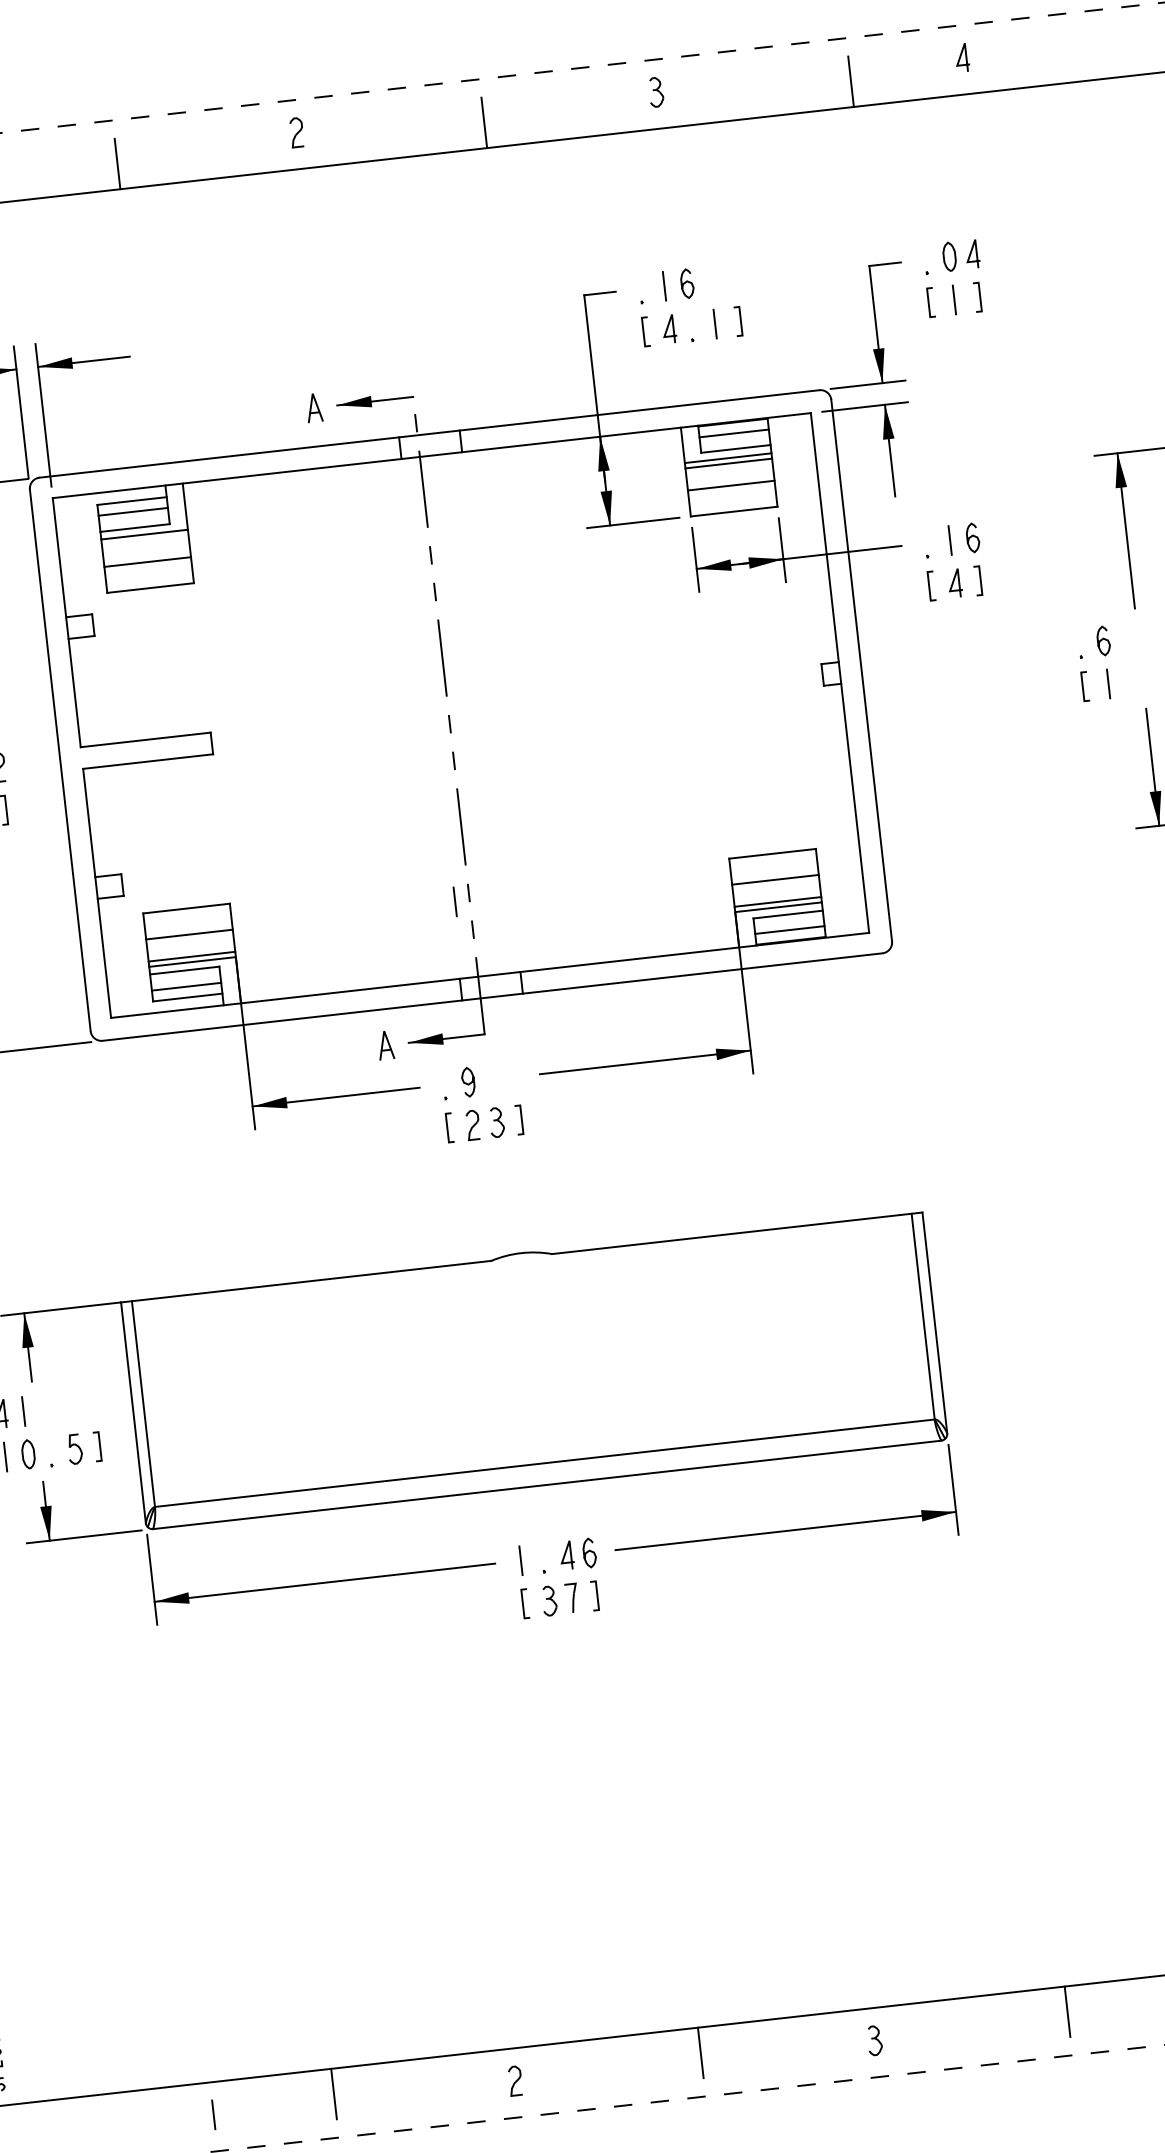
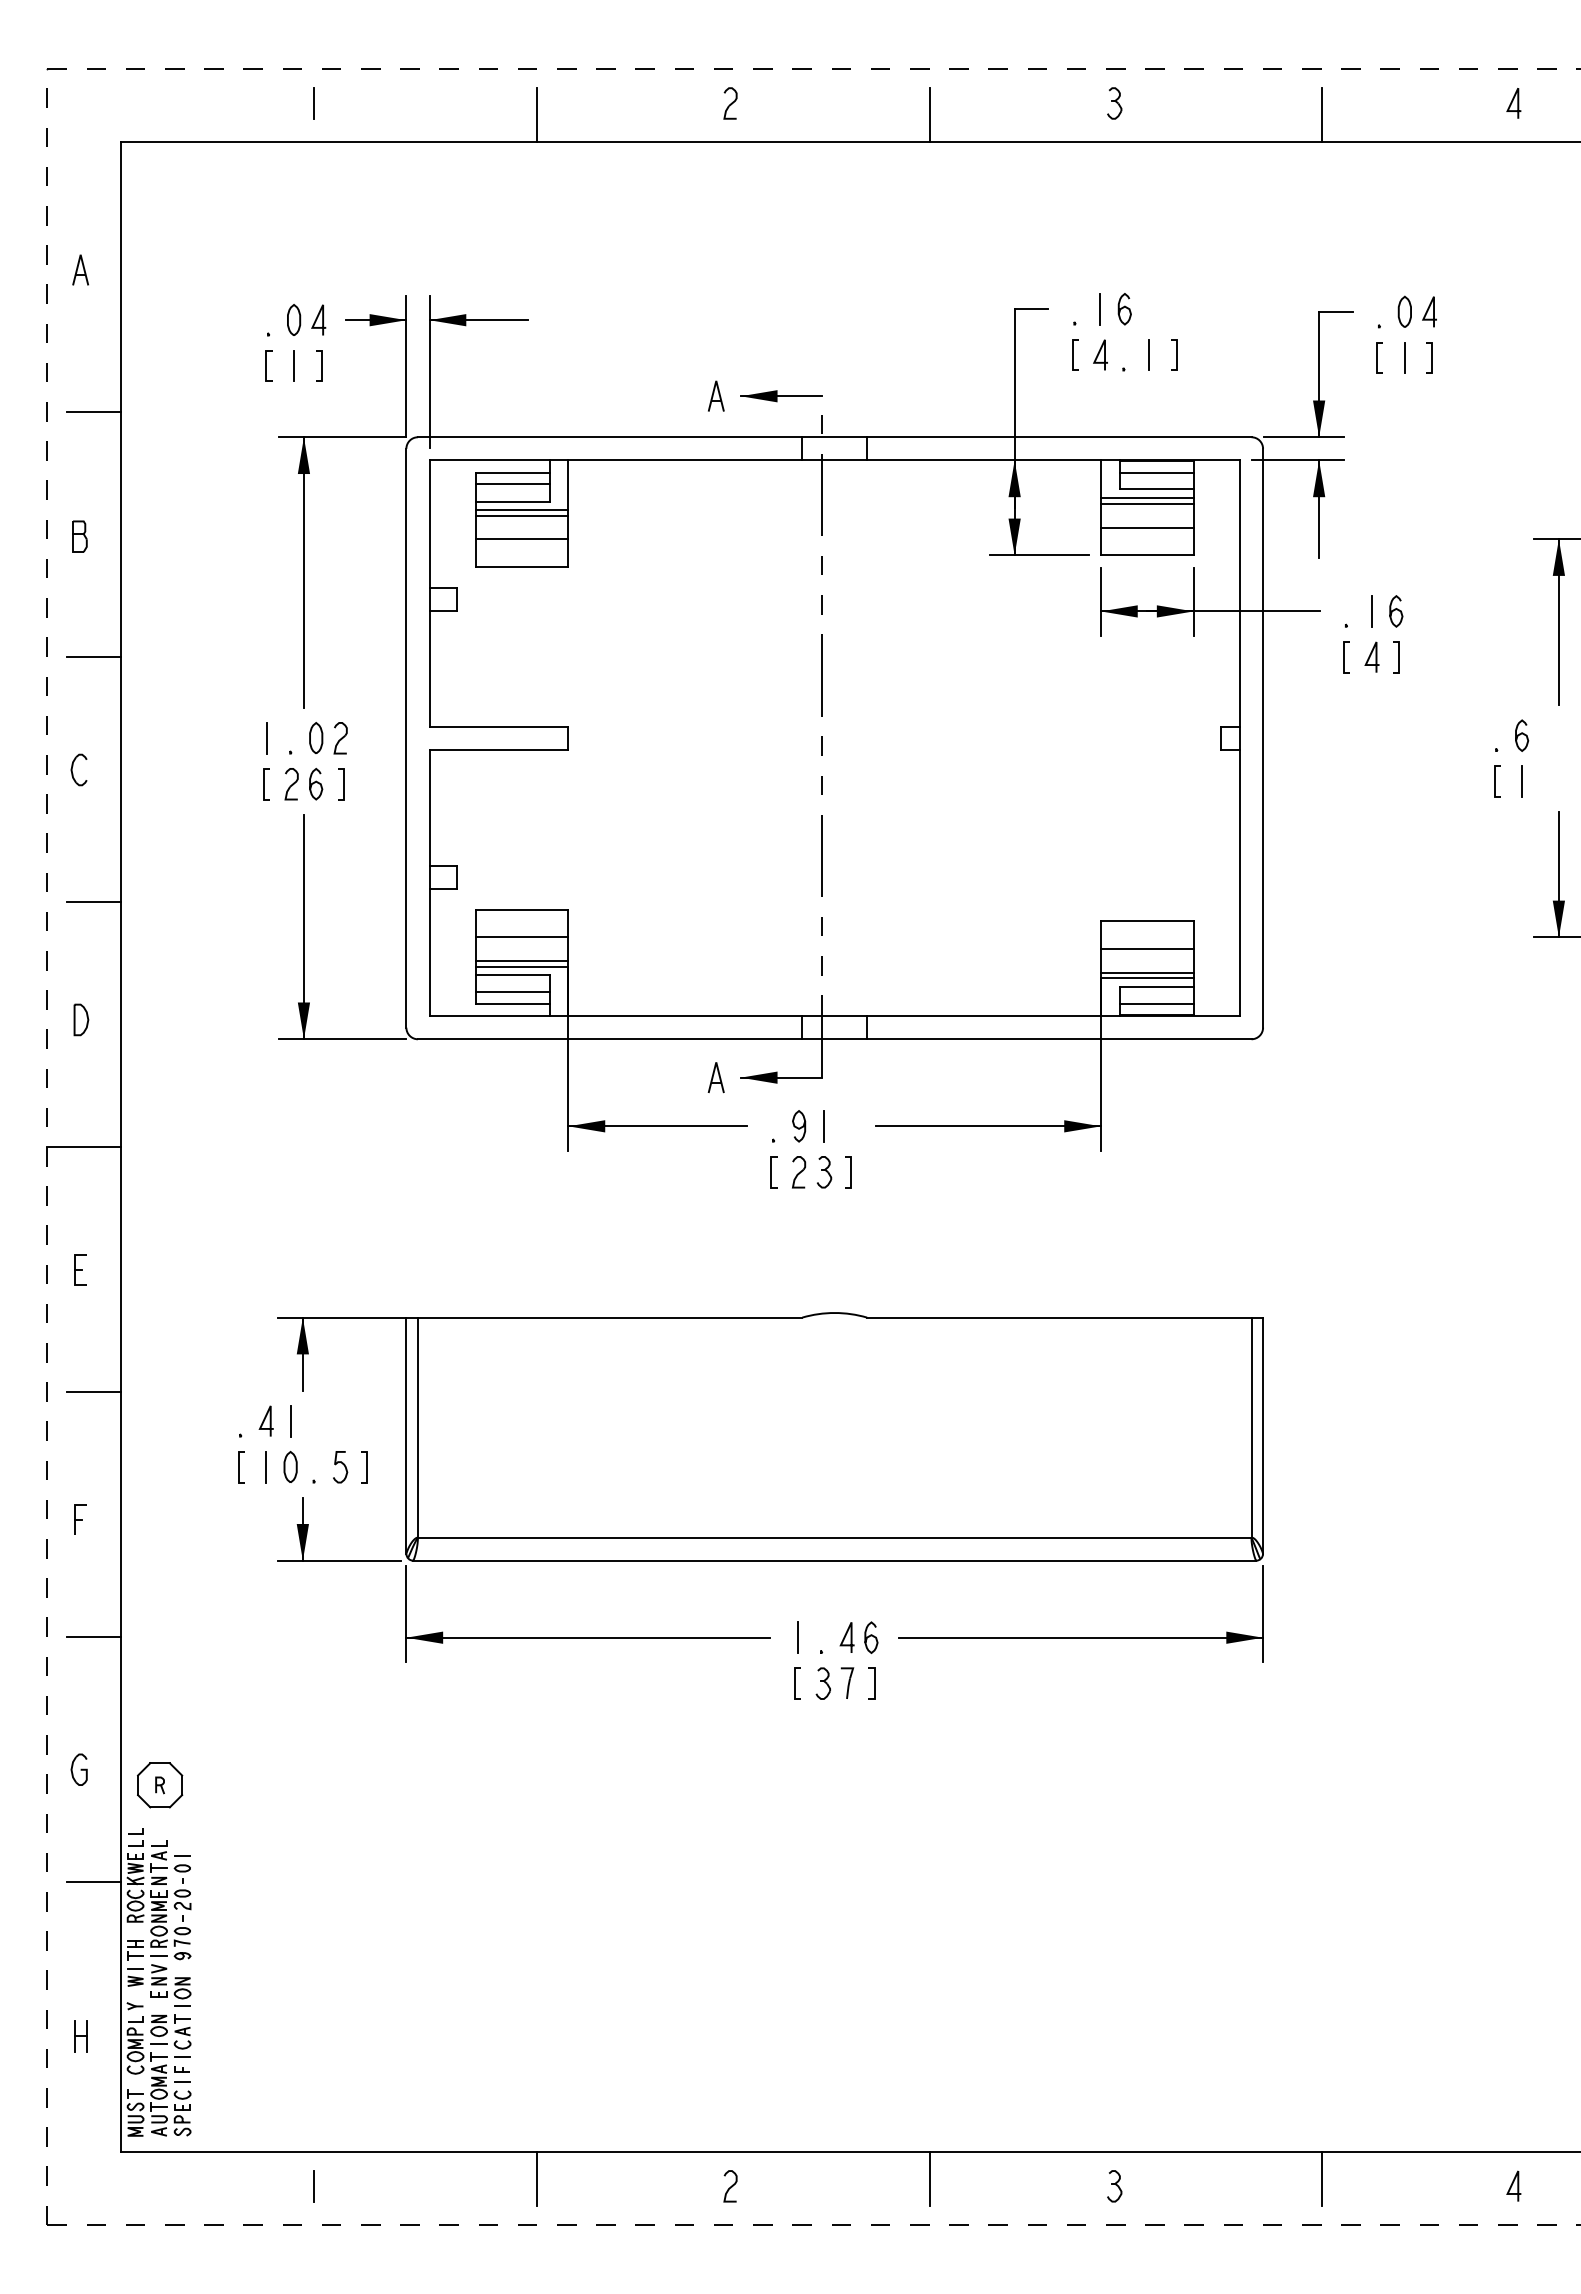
line: (961, 58) -> (1512, 103), moved
line: (144, 539) -> (521, 515), added
line: (455, 902) -> (823, 1126), moved
line: (213, 2115) -> (313, 2186), moved

